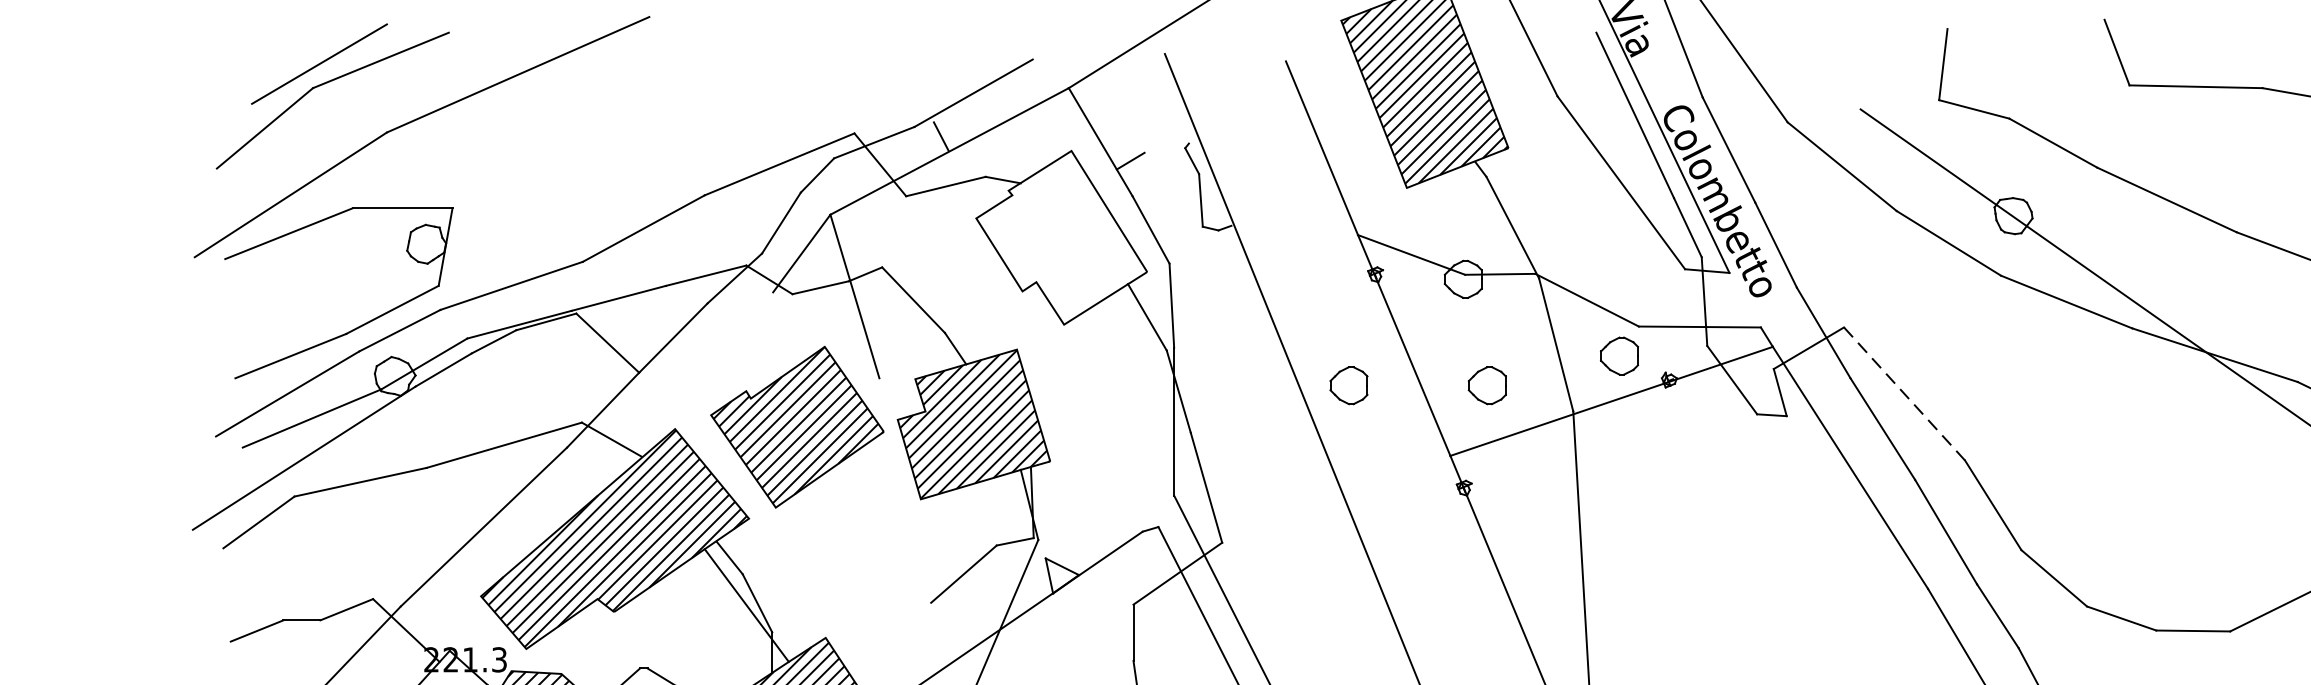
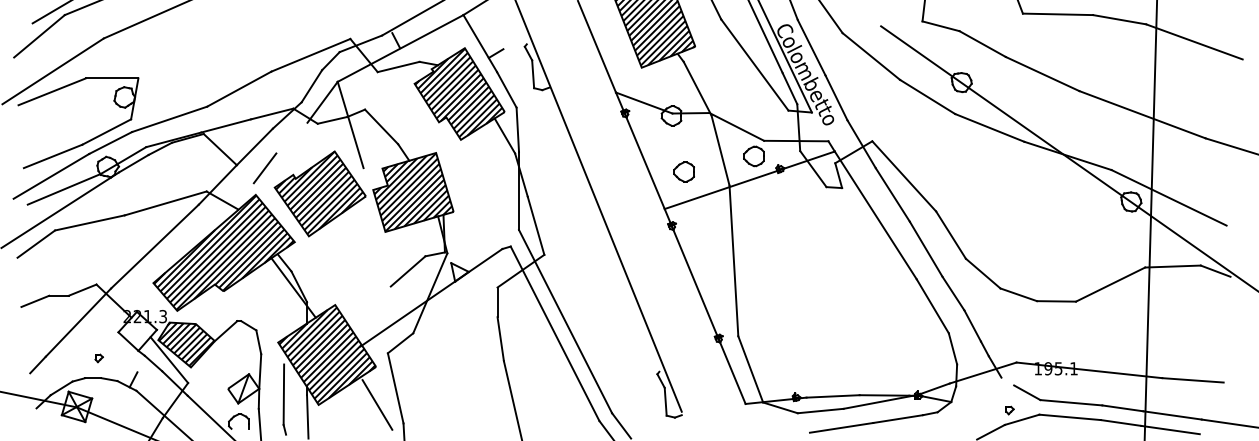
hatch: (1059, 234) -> (458, 92), added
line: (691, 379) -> (264, 168), added
part: (1347, 384) -> (610, 171), removed
line: (1905, 394) -> (904, 176), dashed -> solid

